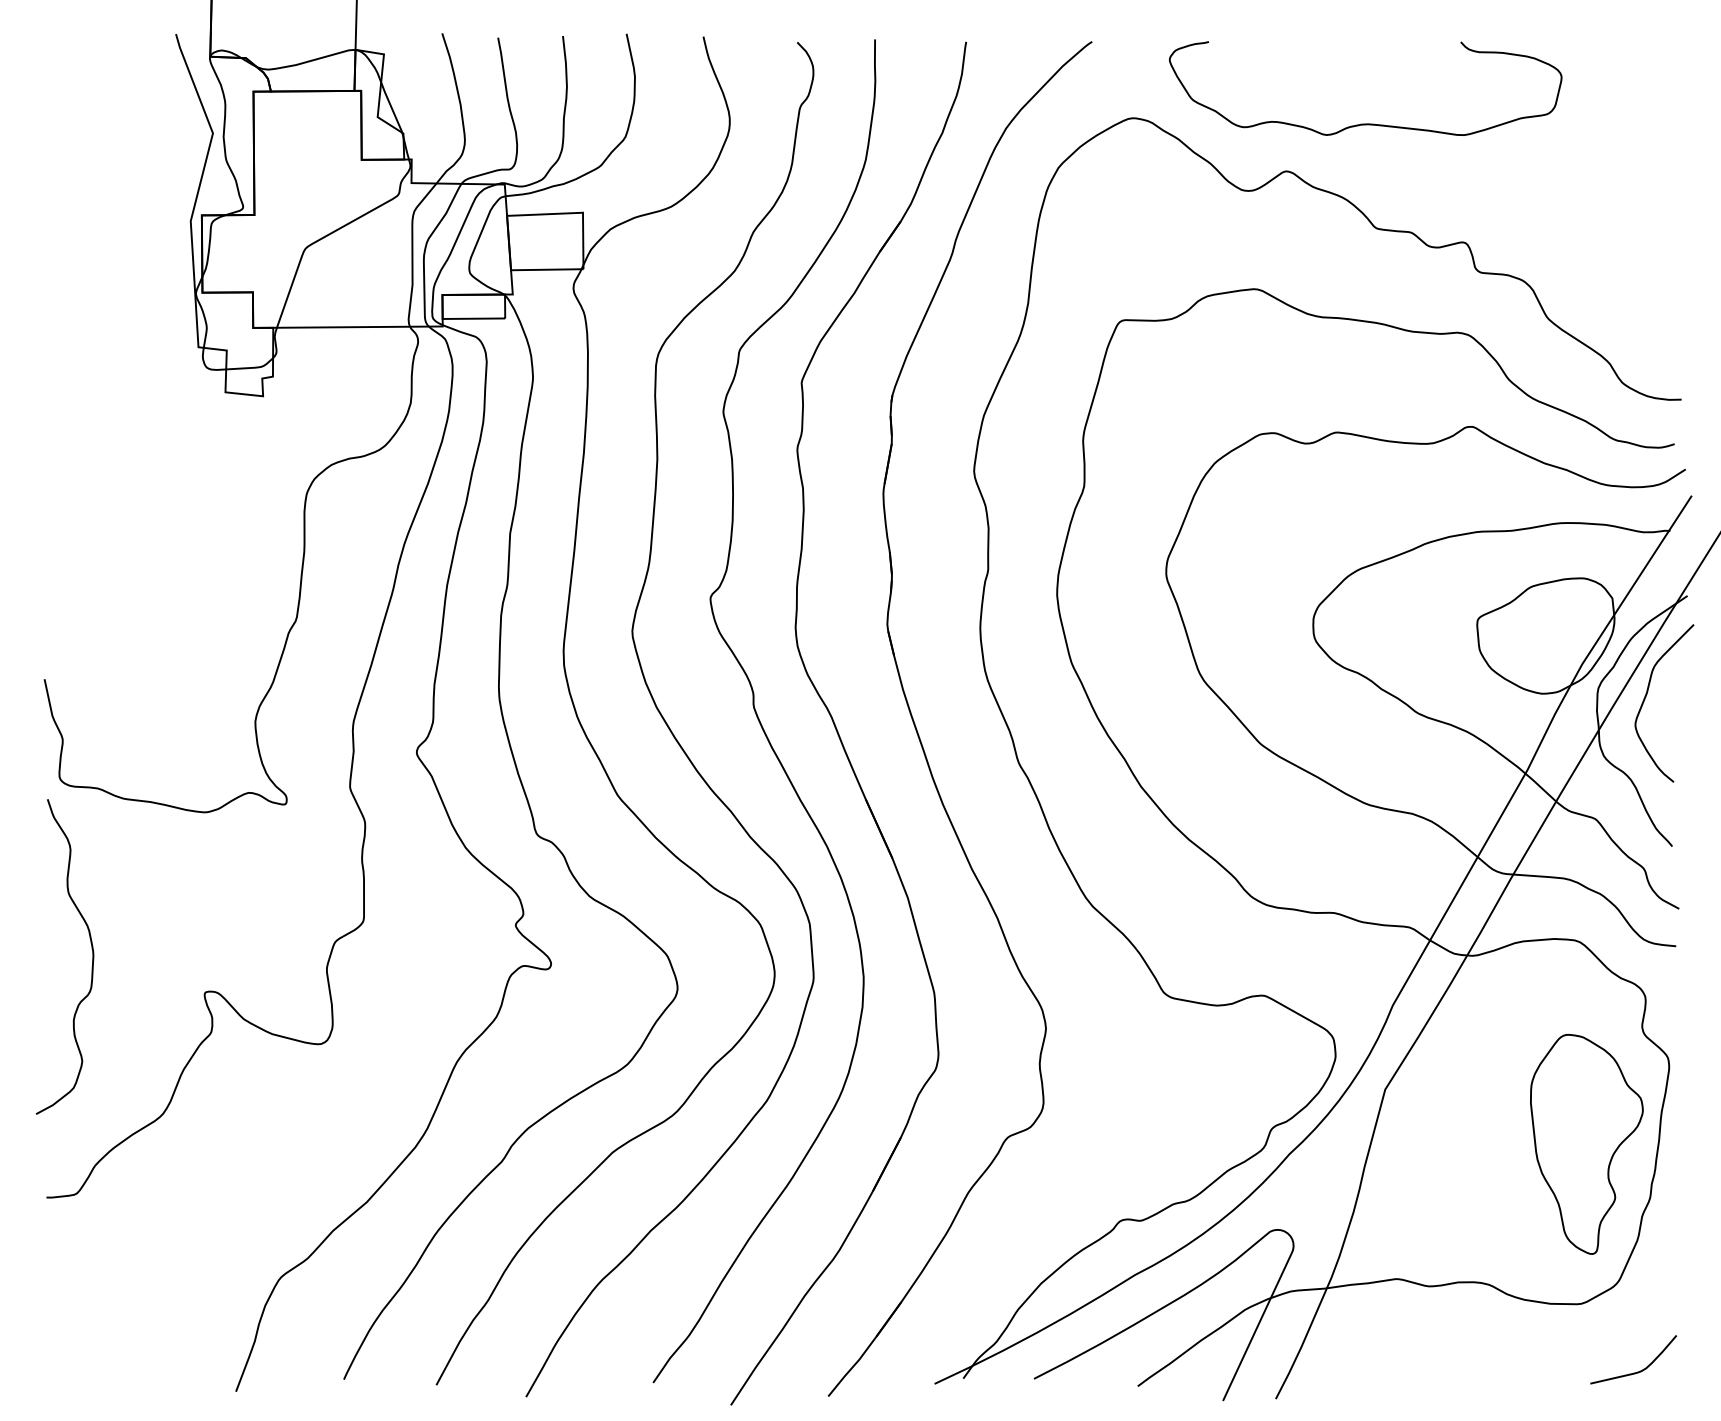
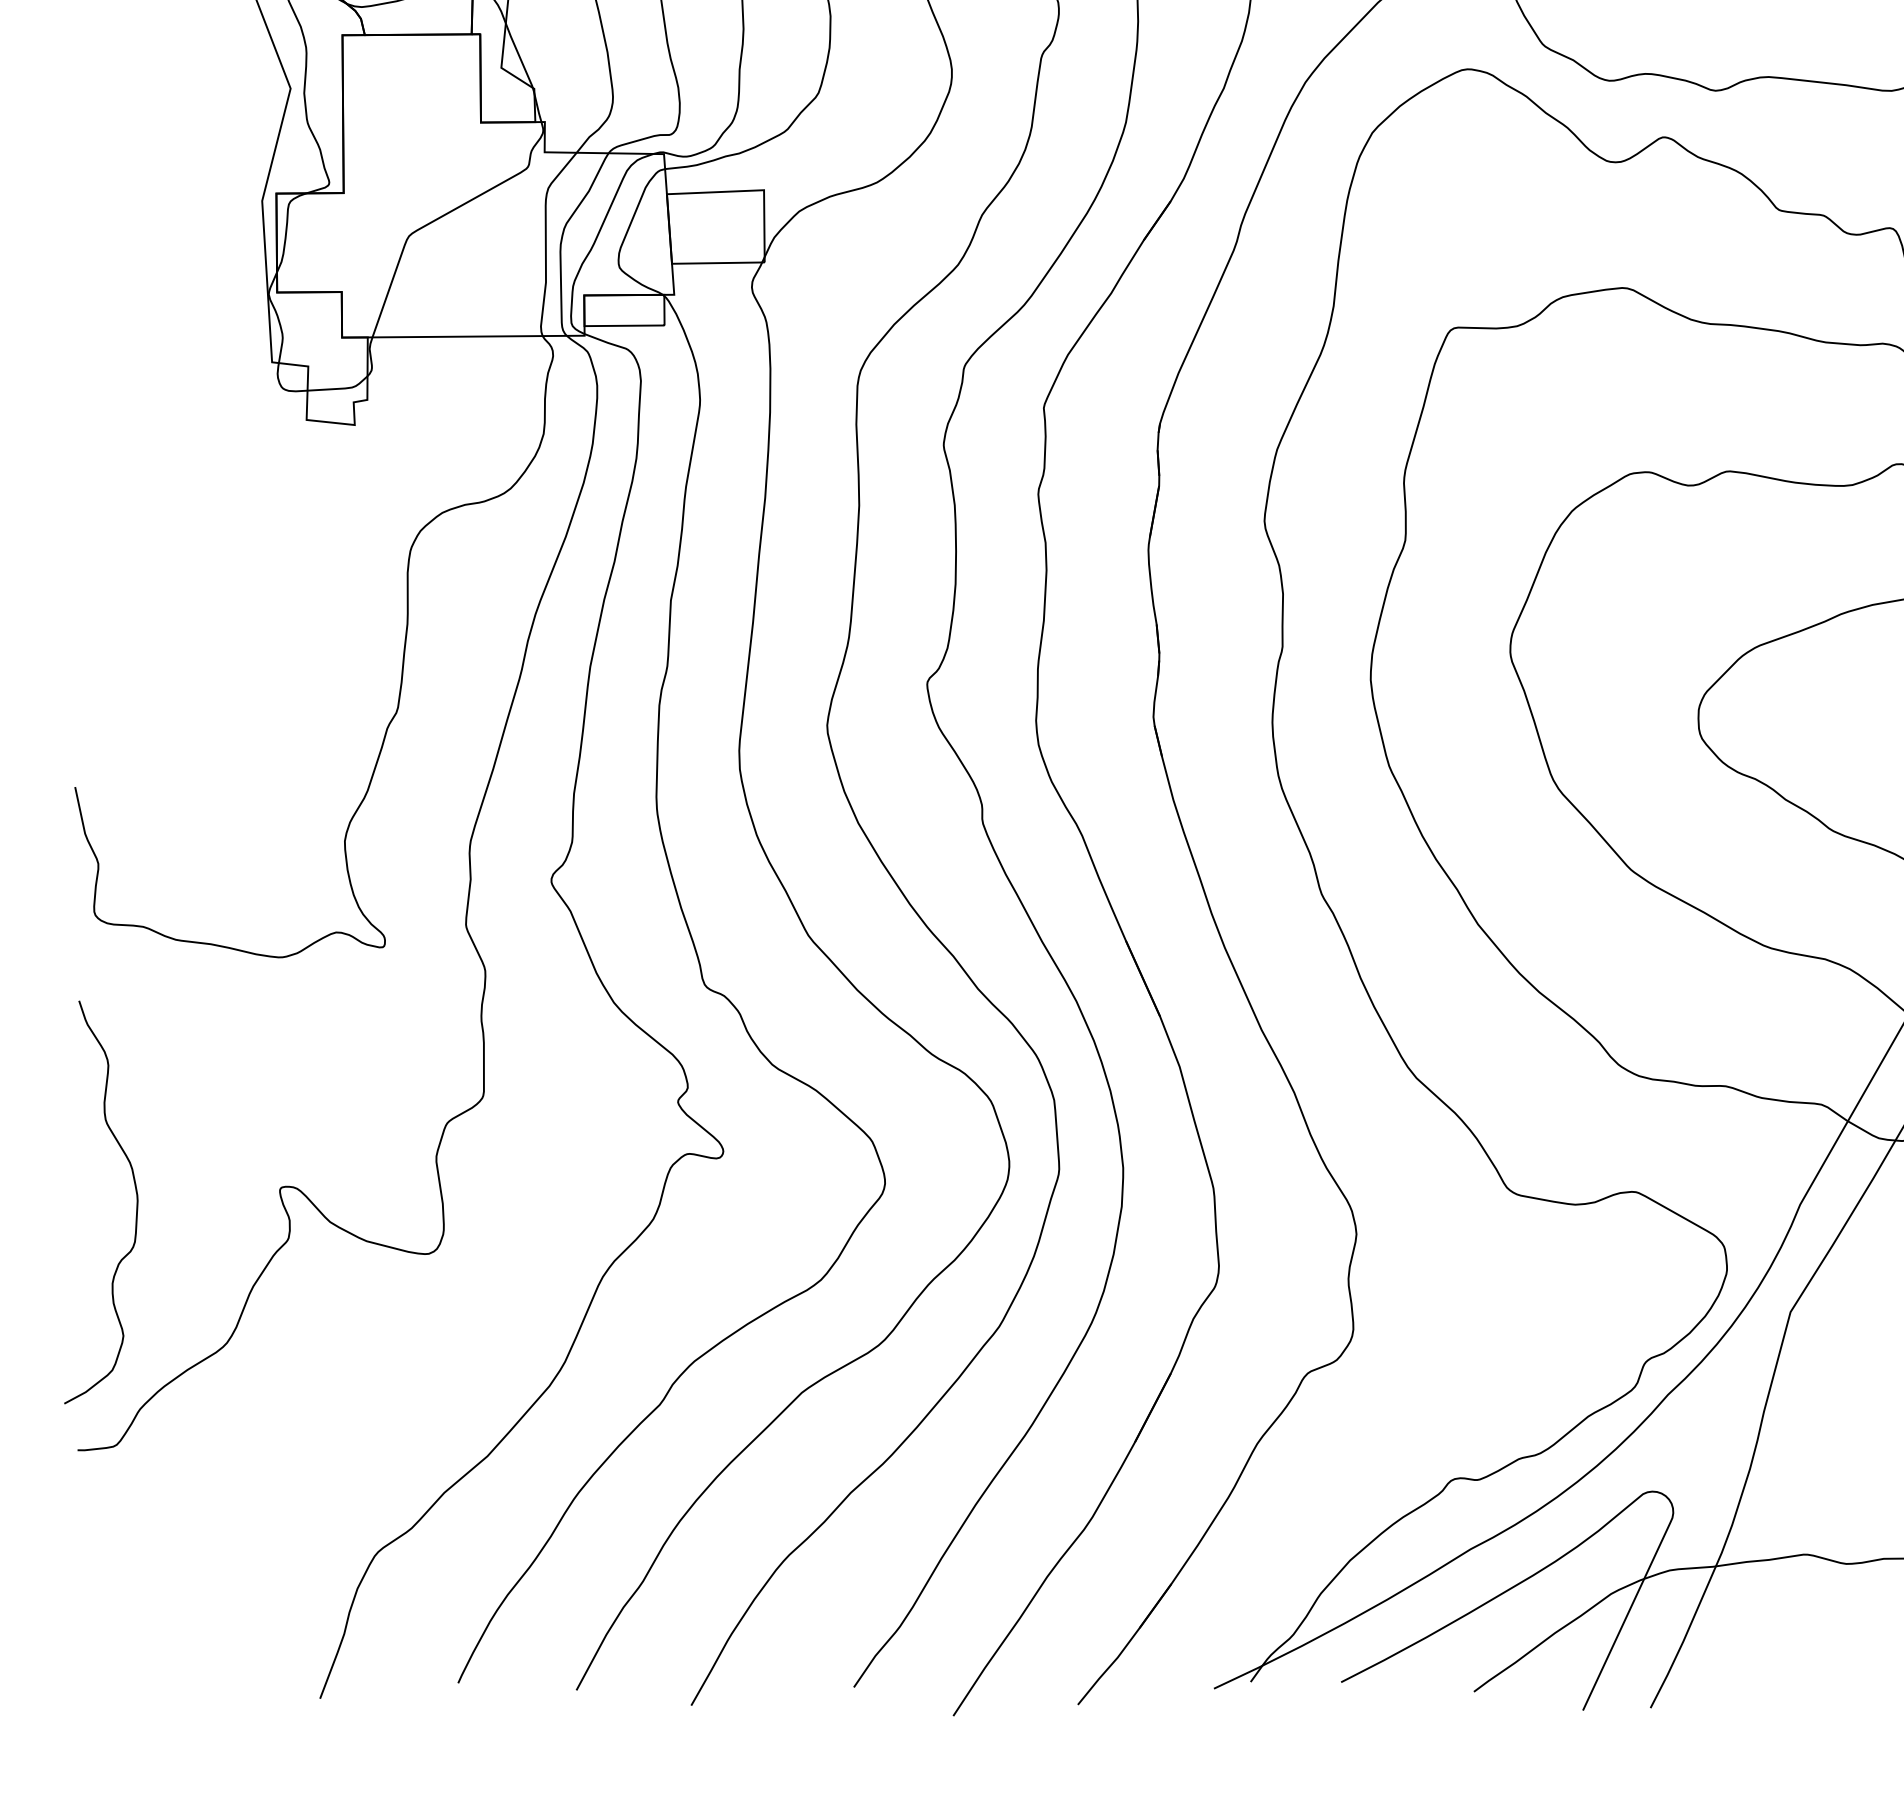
curve: (92, 956) -> (136, 1201), moved

